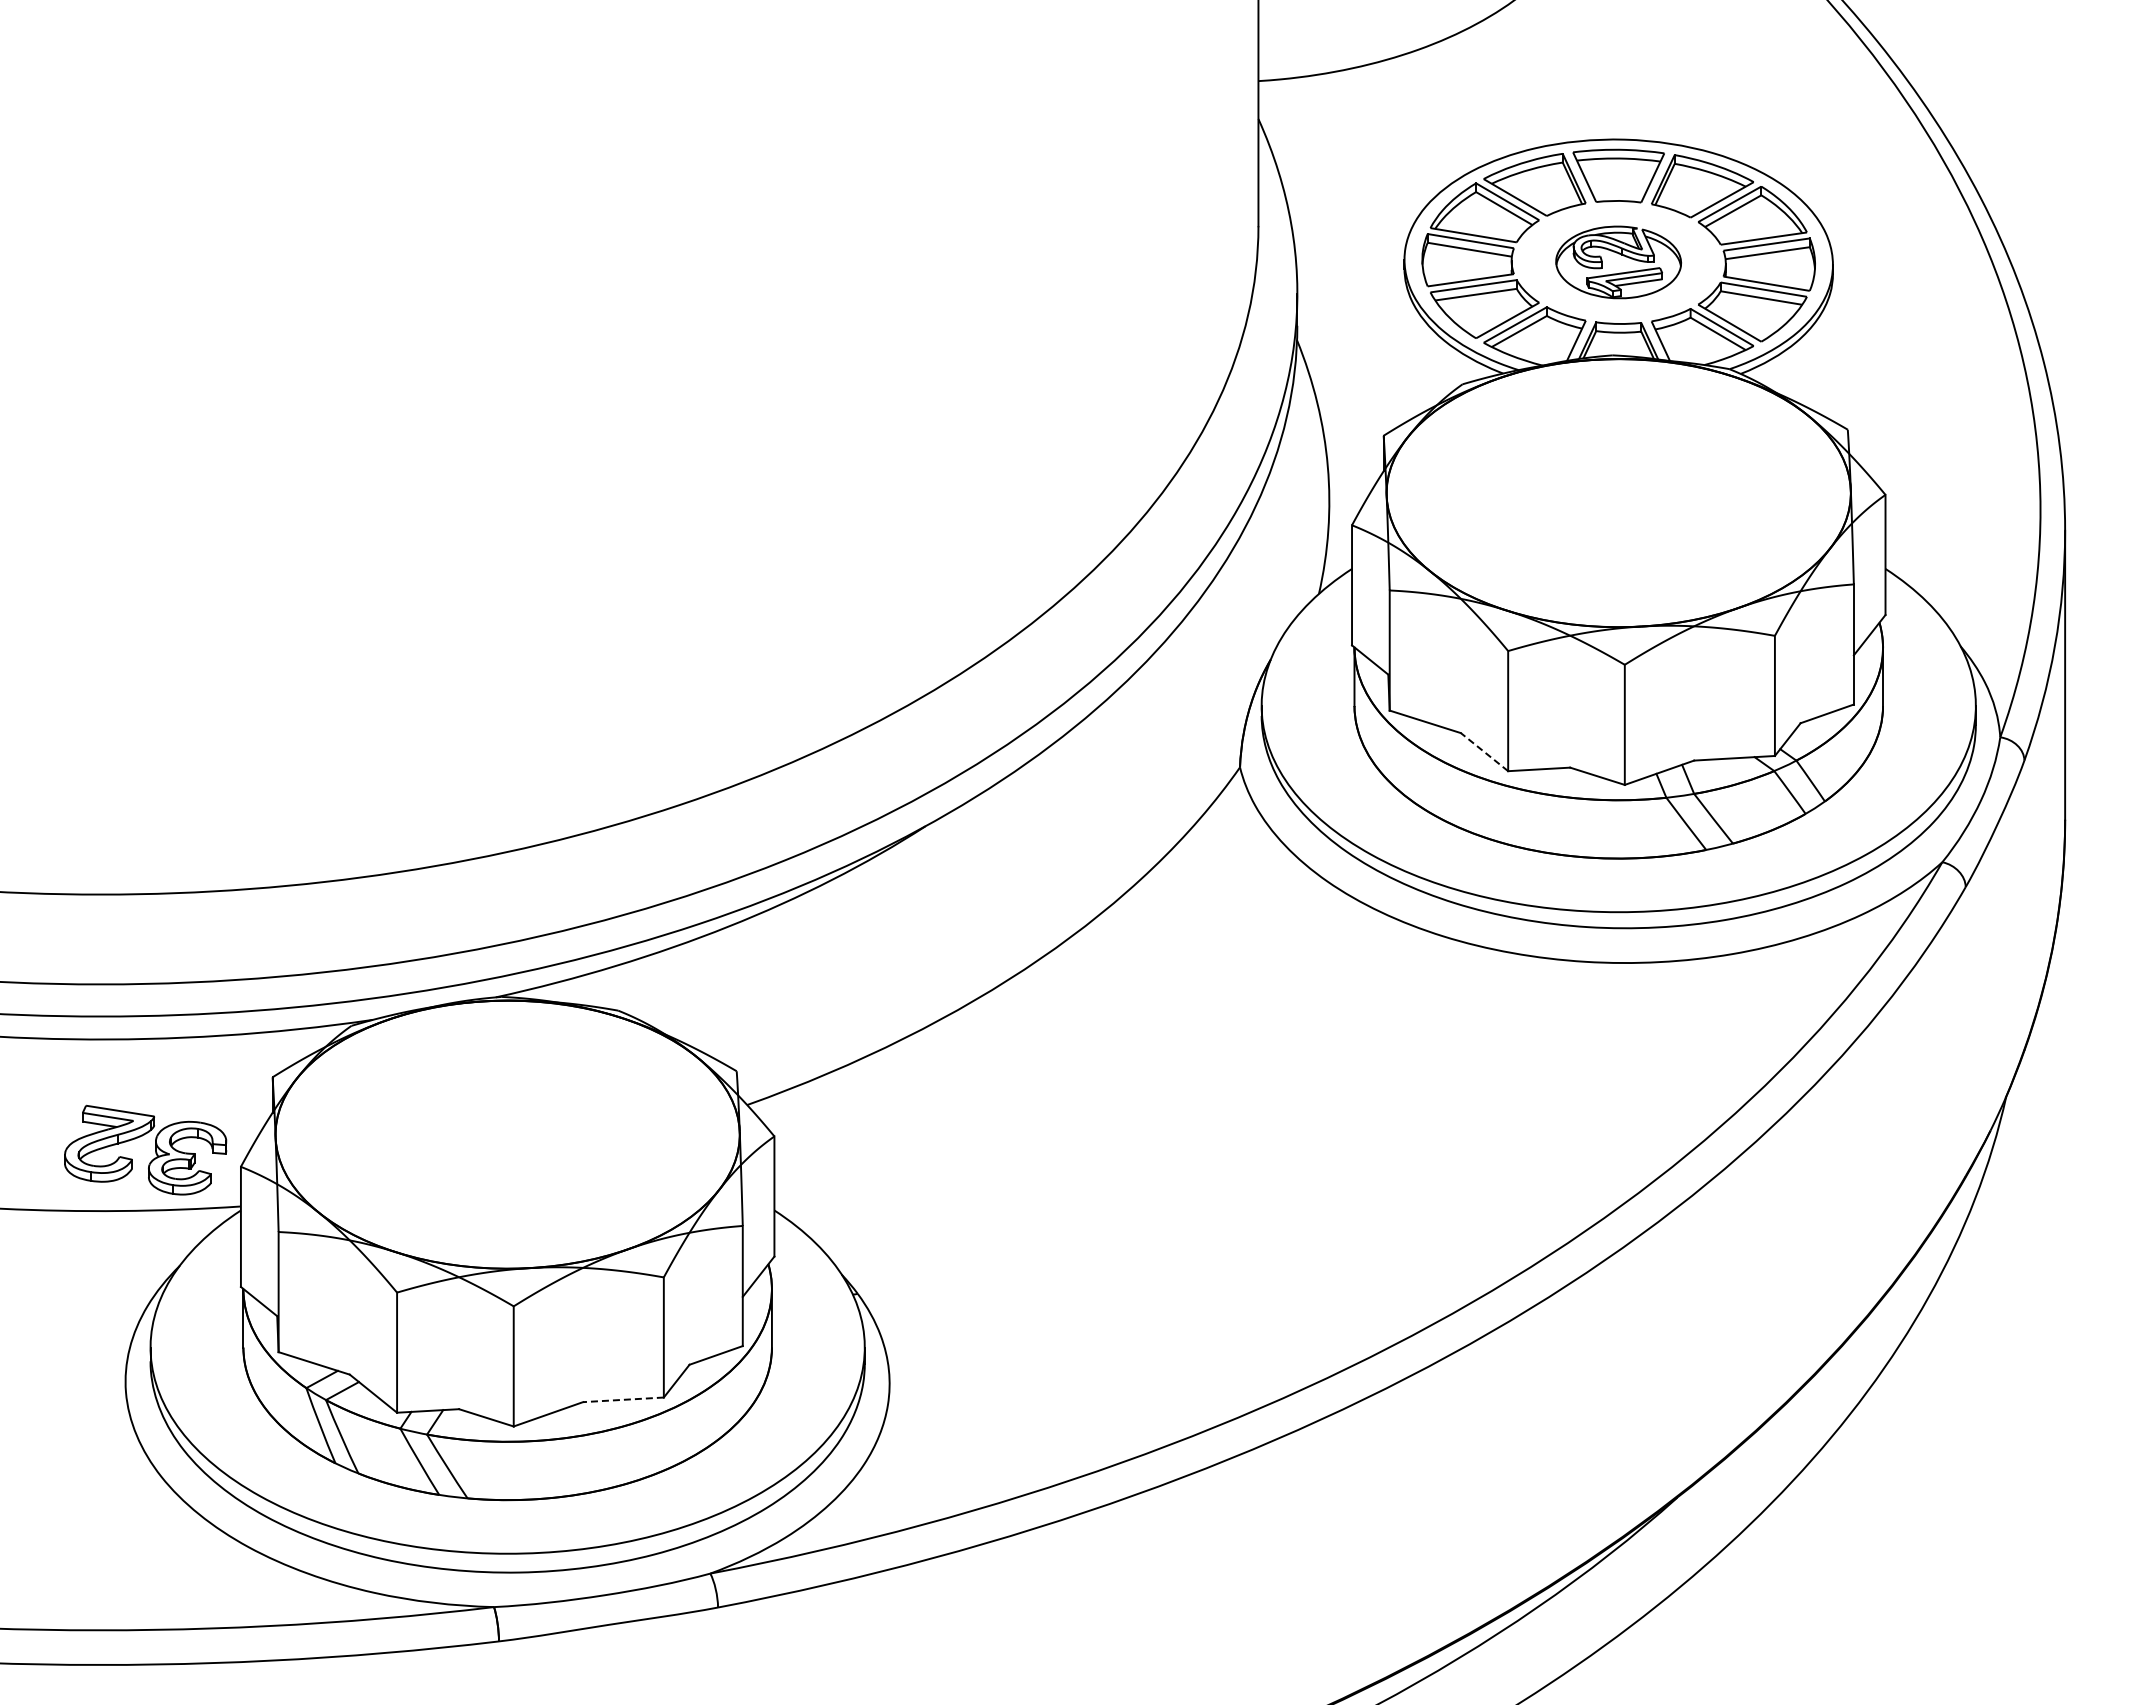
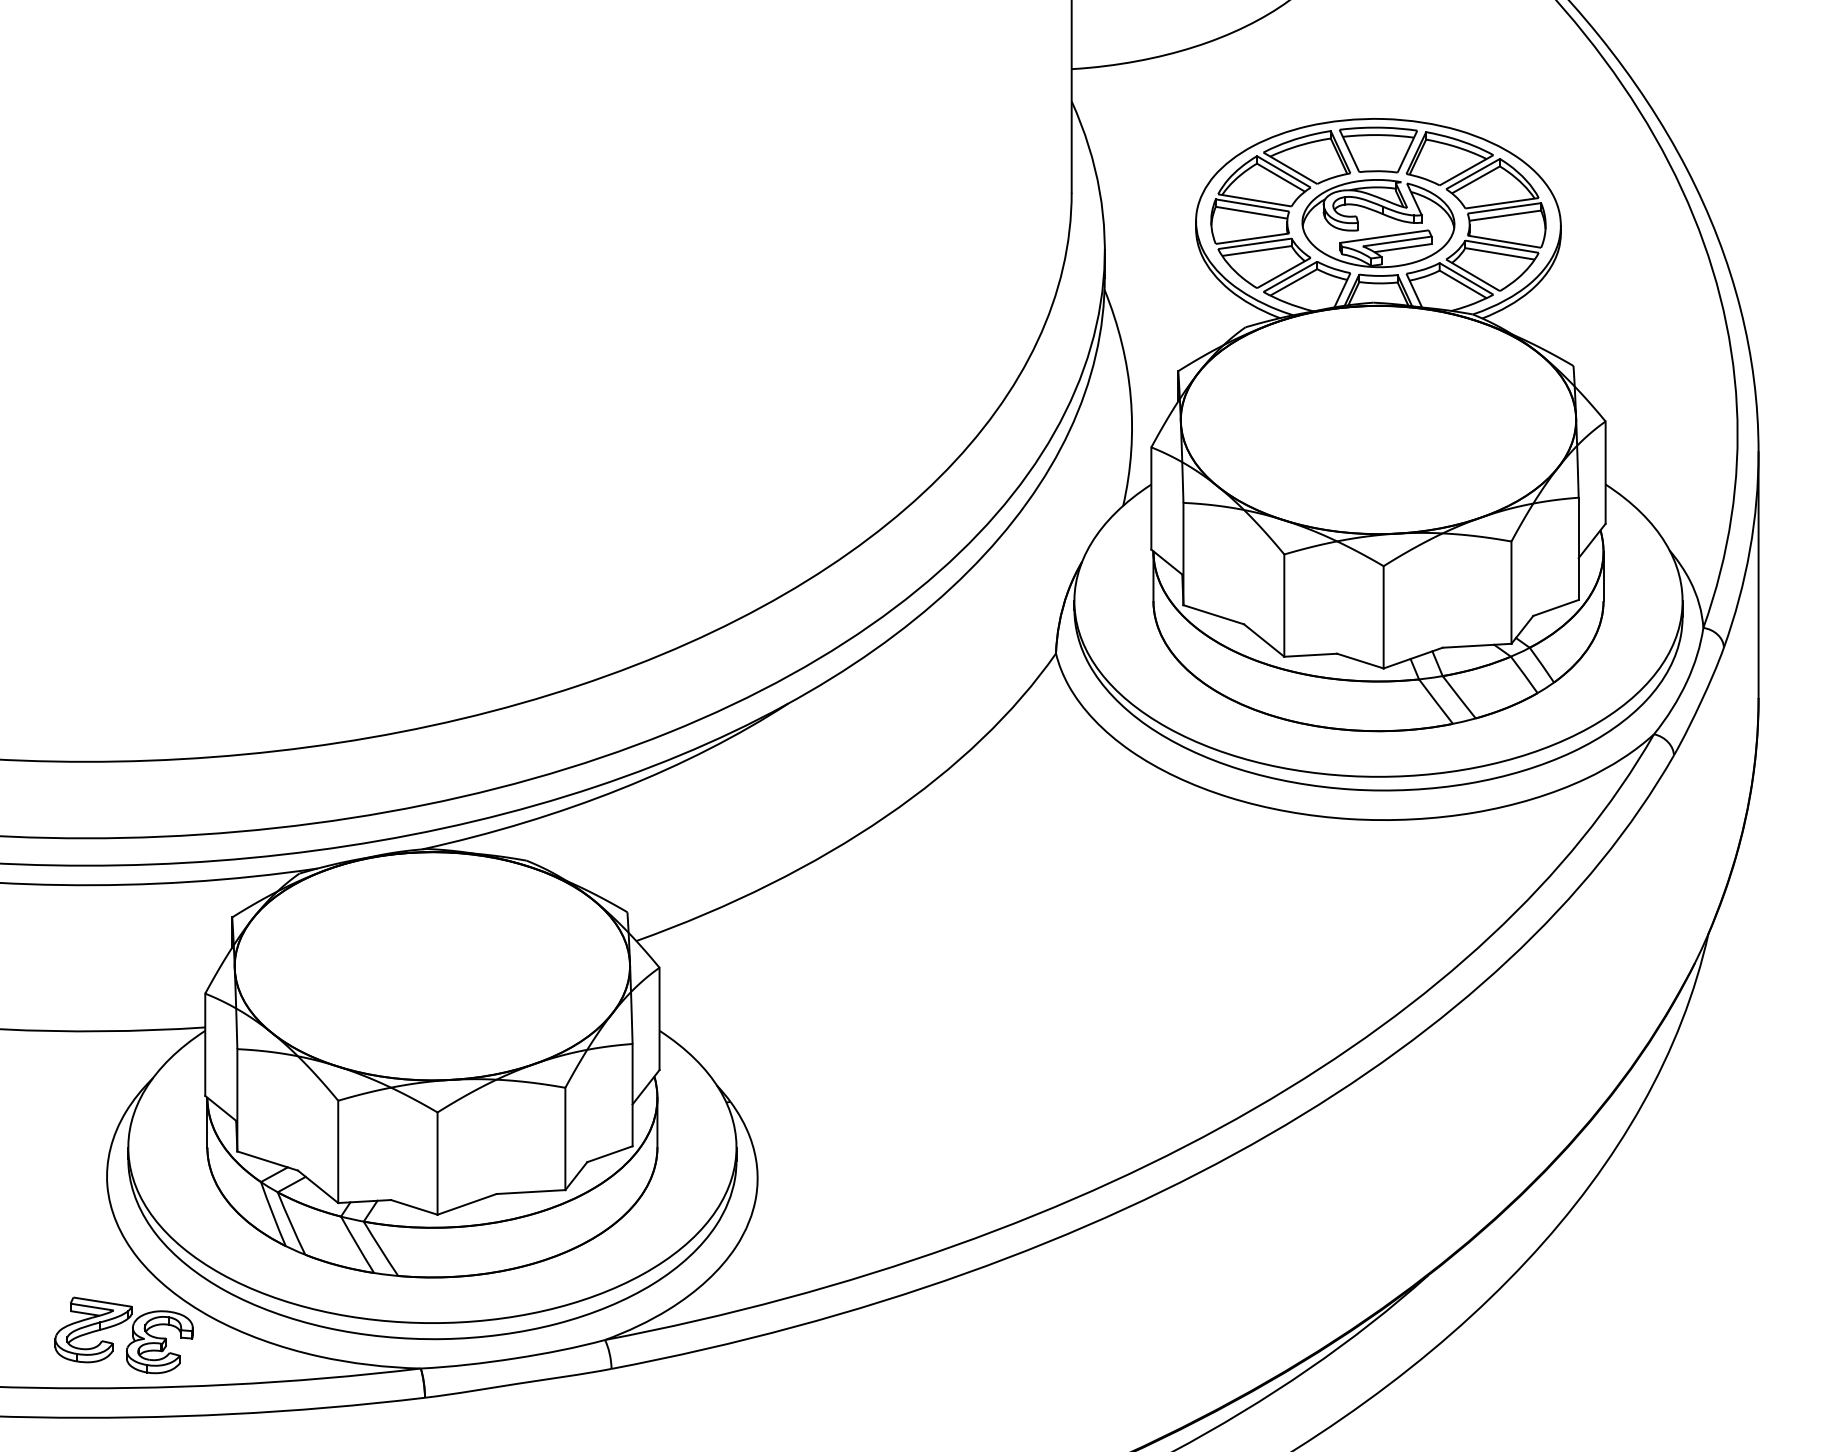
part: (1618, 262) -> (1378, 223), size x1.43
line: (1484, 751) -> (1264, 639), dashed -> solid
part: (155, 1149) -> (132, 1334), moved
line: (622, 1399) -> (530, 1191), dashed -> solid

